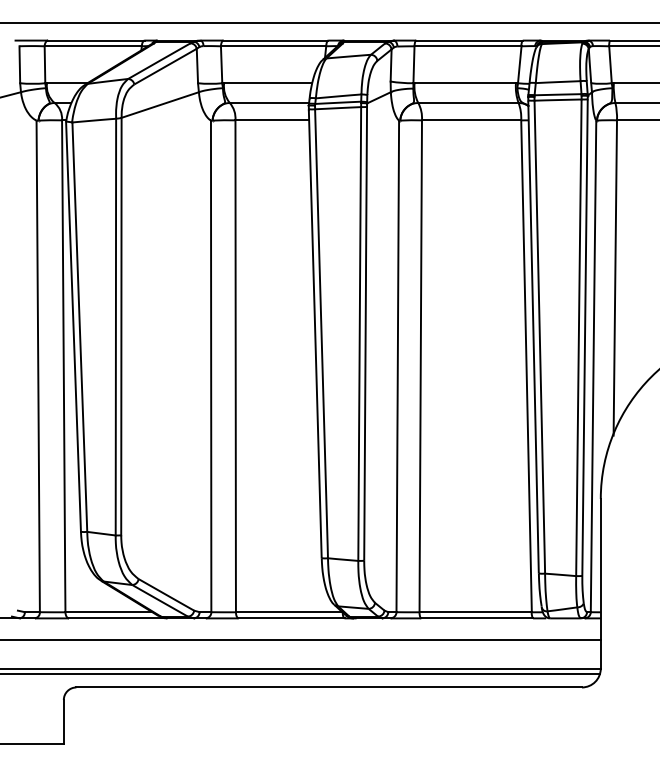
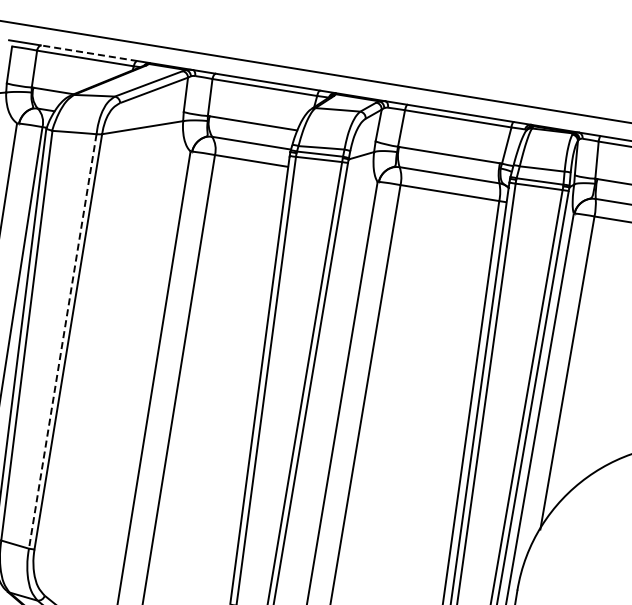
line: (95, 40) -> (88, 53), solid -> dashed
line: (115, 327) -> (62, 341), solid -> dashed

